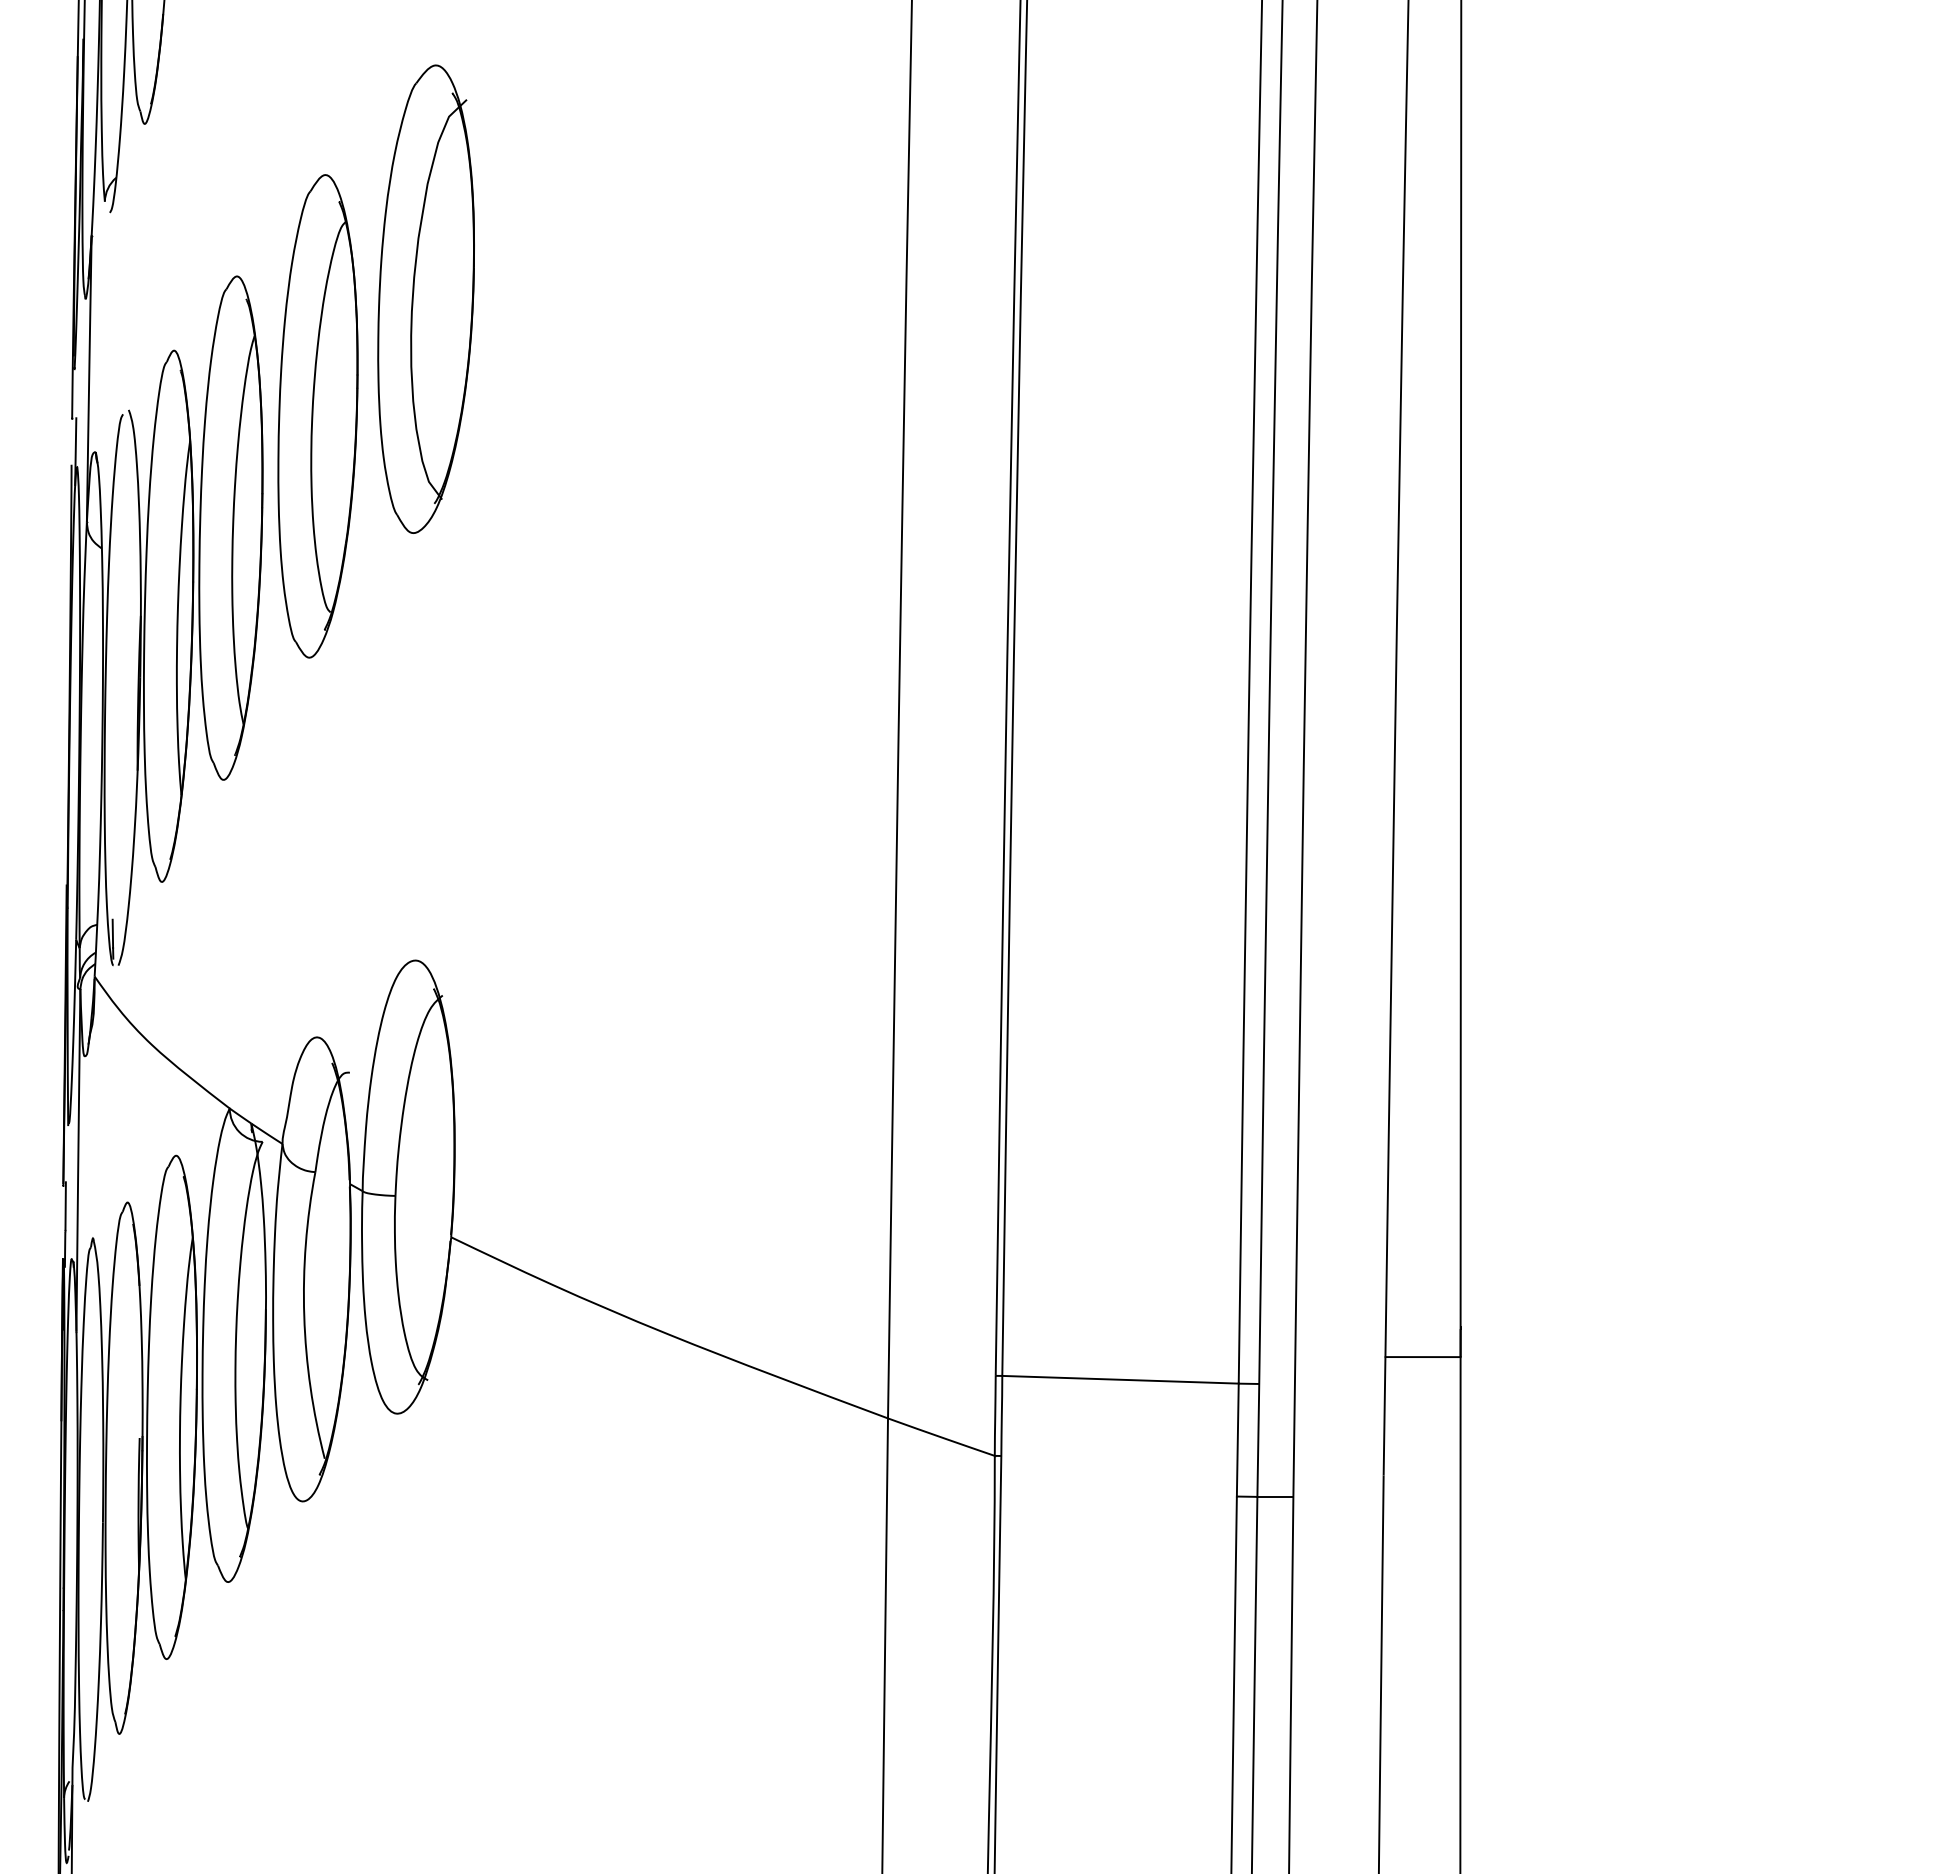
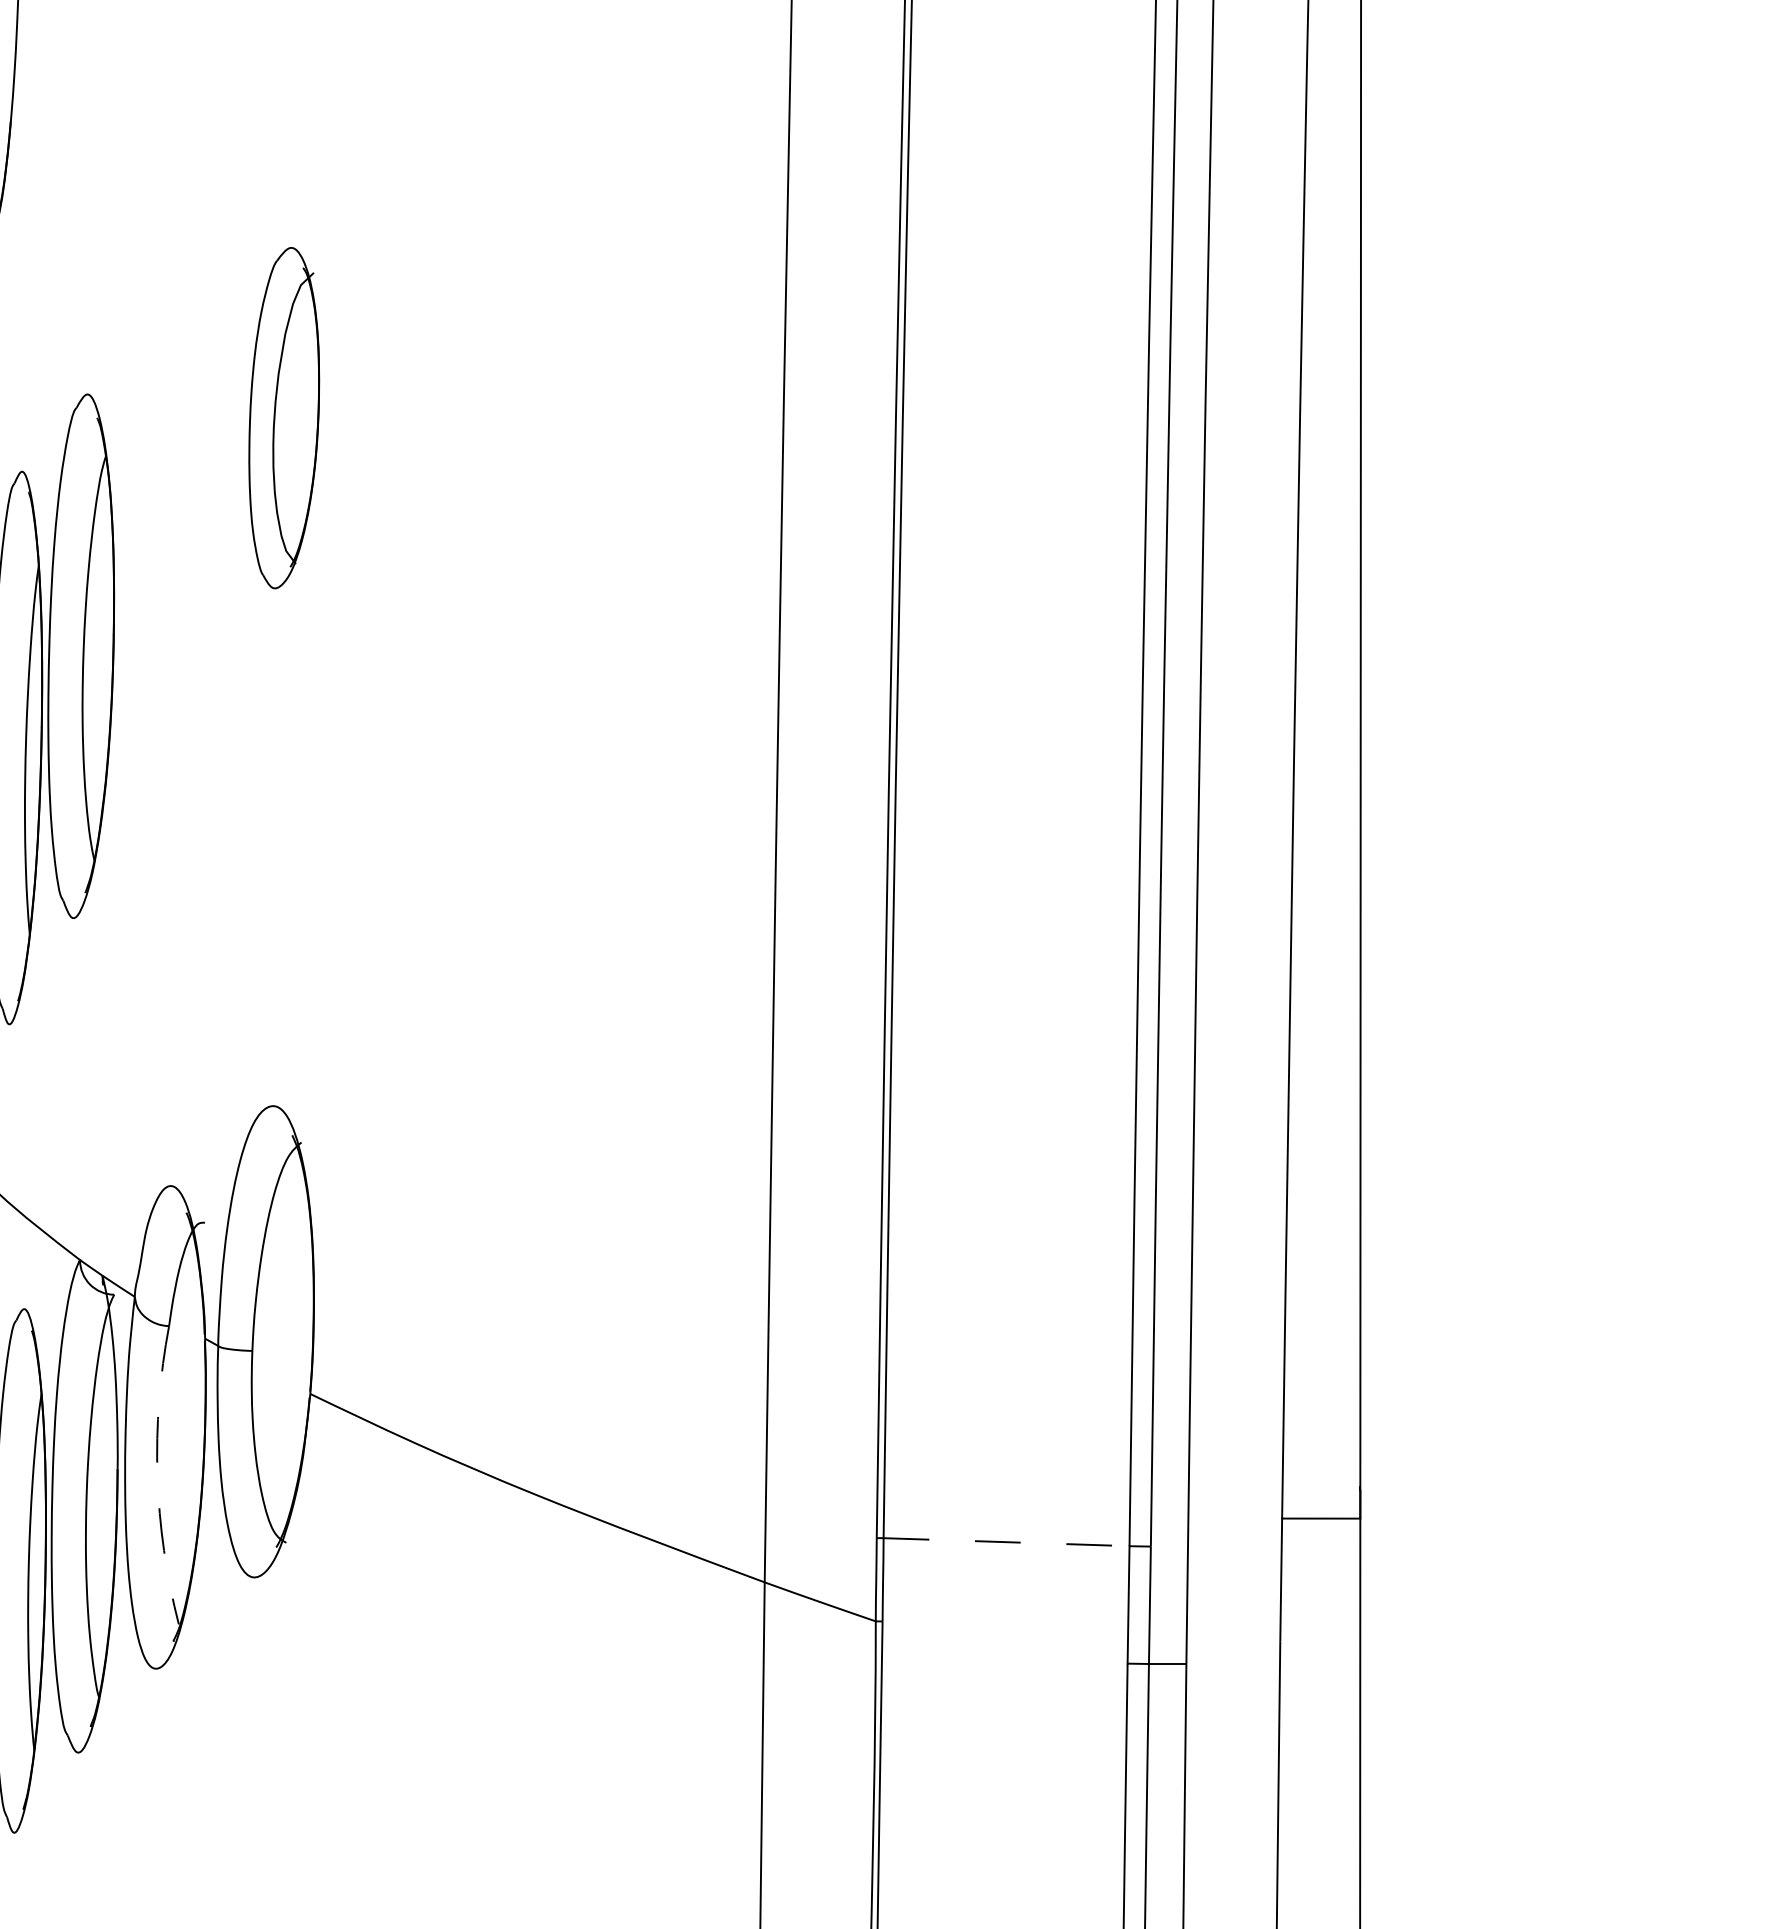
part: (425, 298) -> (283, 417), size x0.7
part: (317, 416) -> (171, 540), removed
arc: (304, 1316) -> (157, 1476), solid -> dashed
line: (1121, 1379) -> (1007, 1541), solid -> dashed

